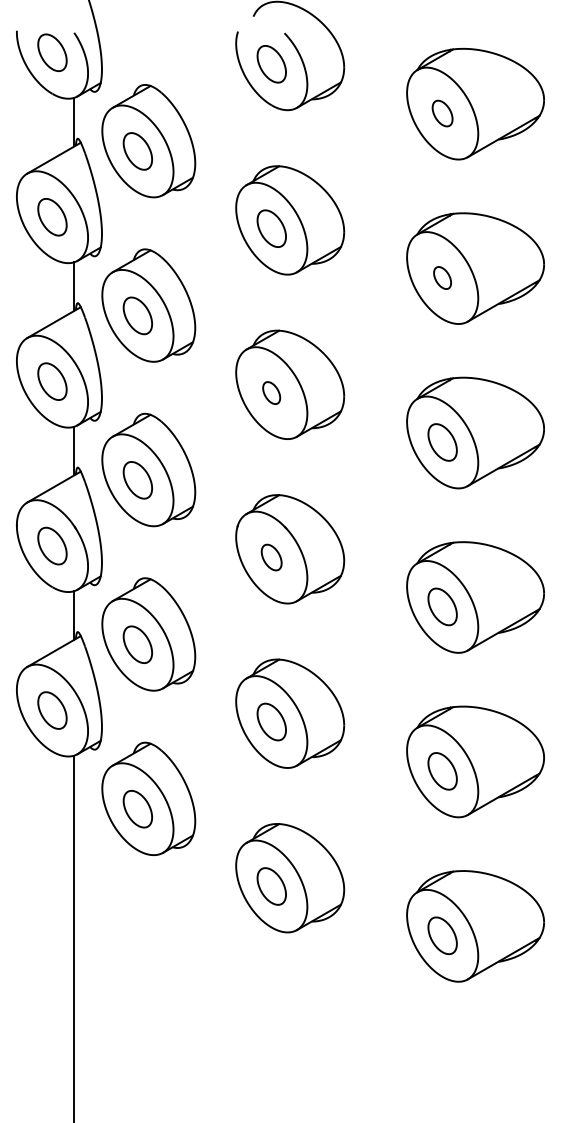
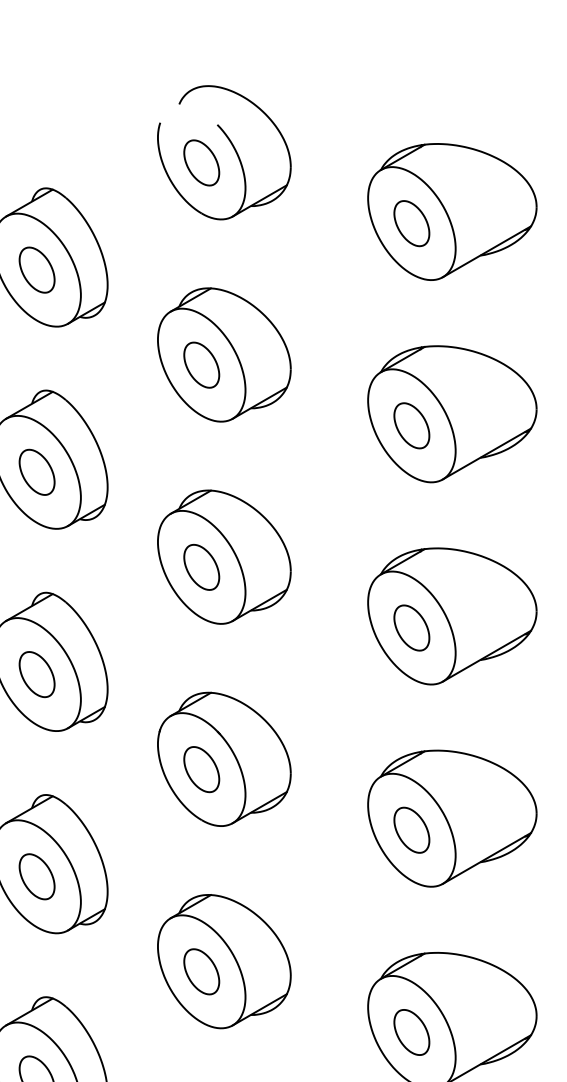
part: (442, 113) -> (411, 223), size x1.43
part: (442, 277) -> (411, 425), size x1.67
part: (271, 392) -> (201, 566), size x1.67
part: (271, 557) -> (201, 769), size x1.43

